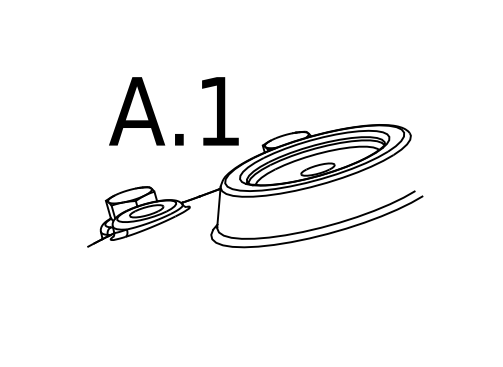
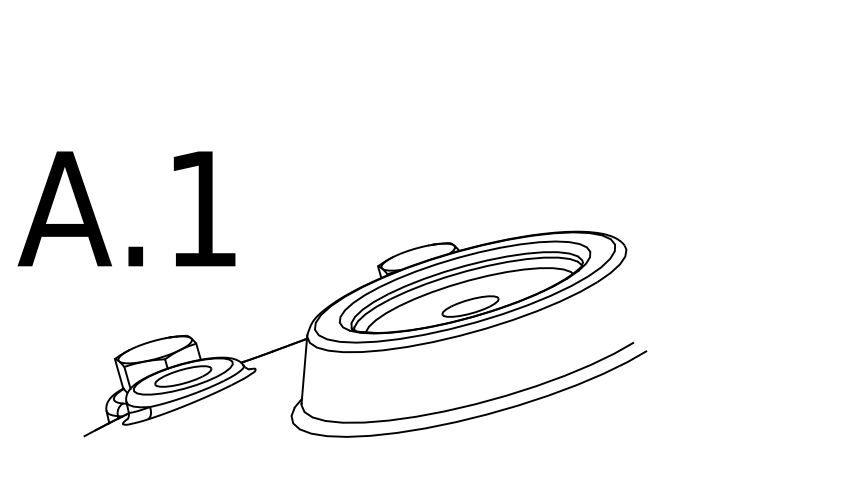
text: (173, 111) -> (125, 209), moved

